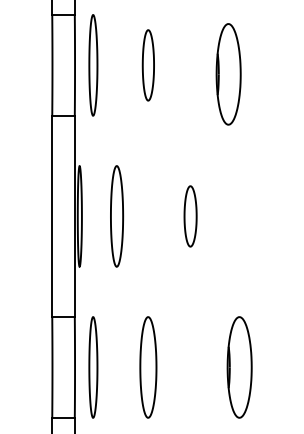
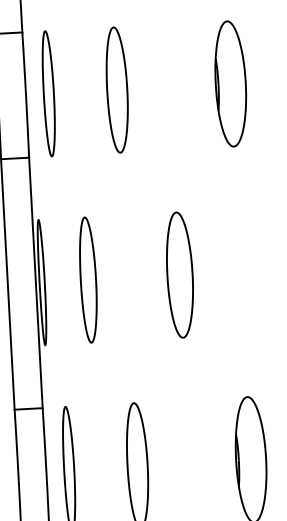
part: (148, 65) -> (117, 90), size x1.43
part: (228, 74) -> (230, 84), moved
part: (190, 216) -> (179, 275), size x1.67

